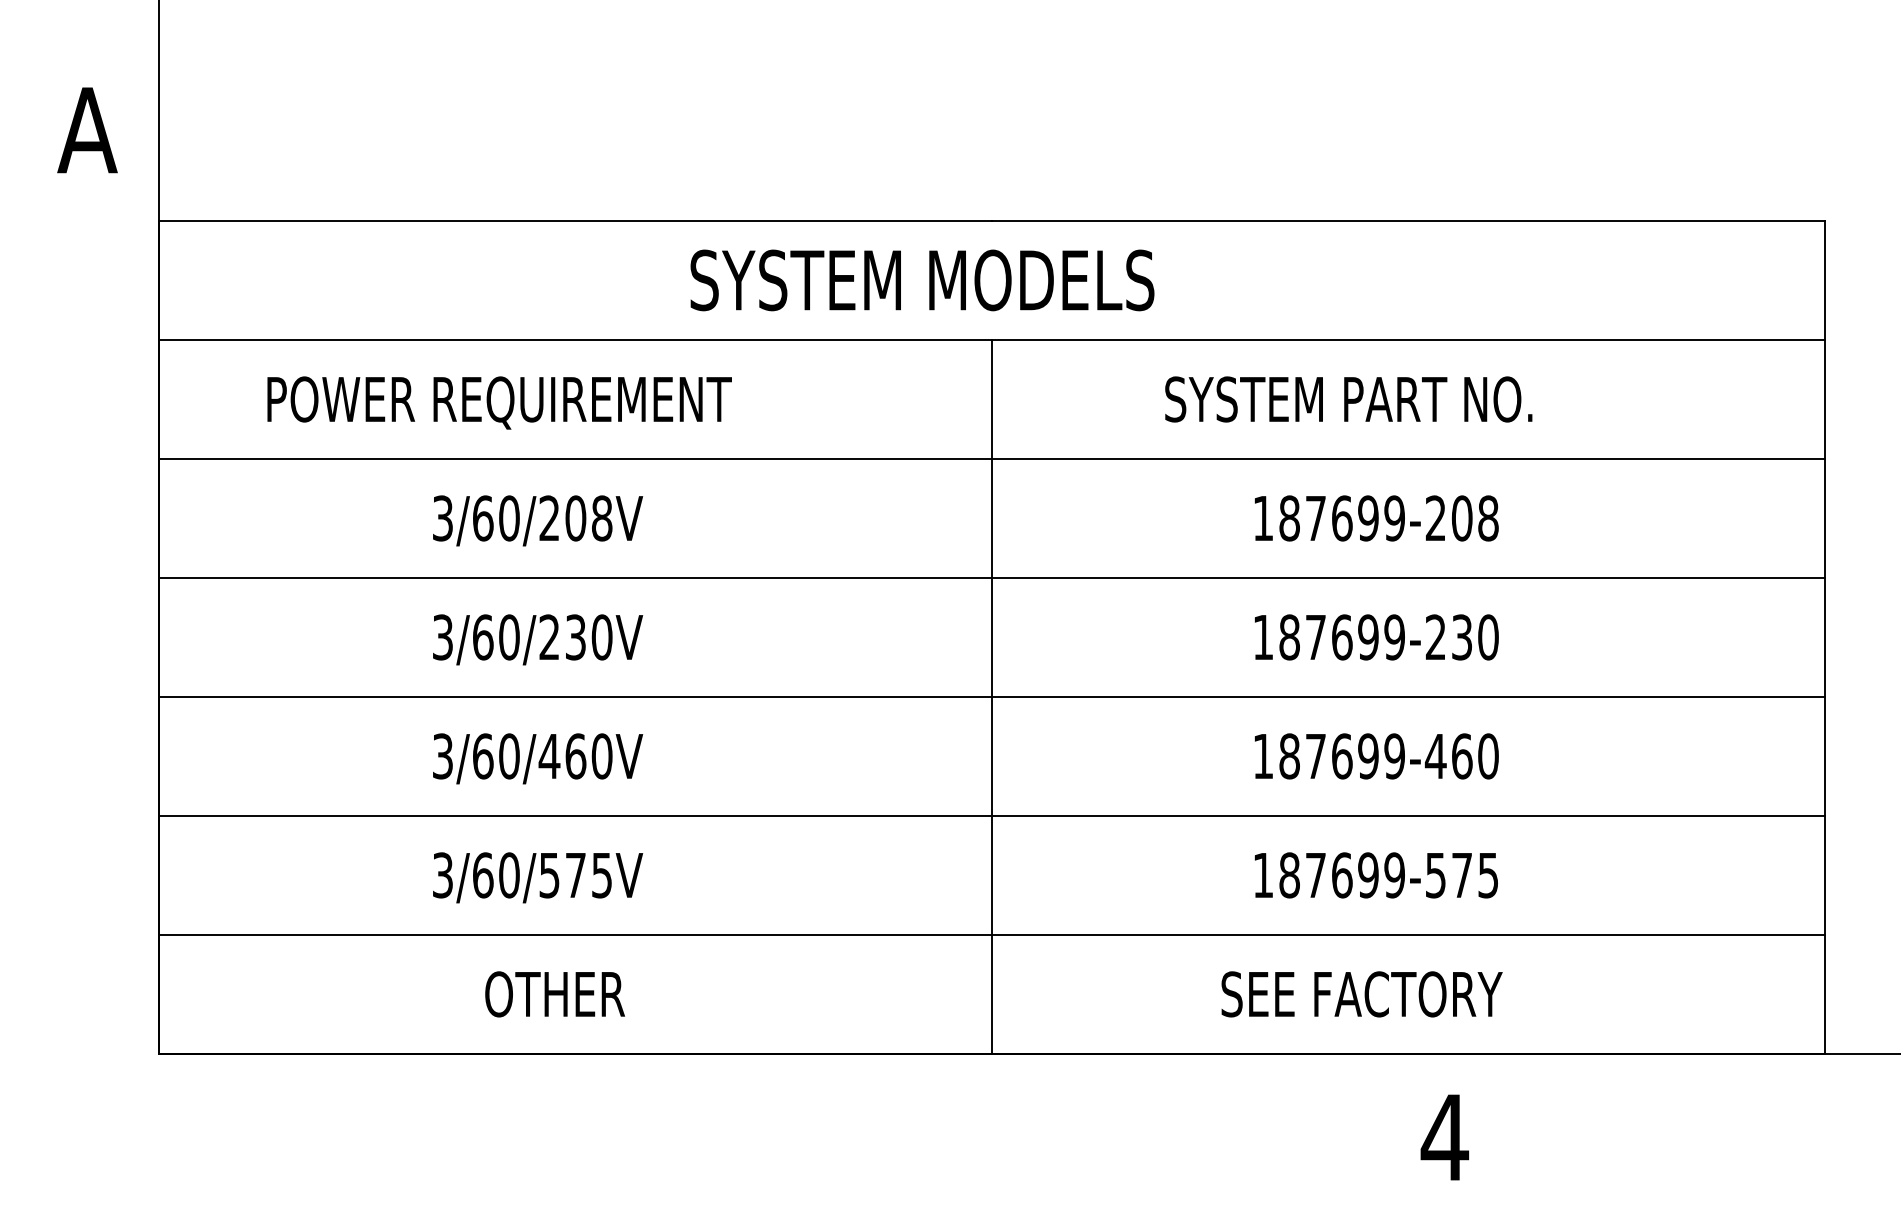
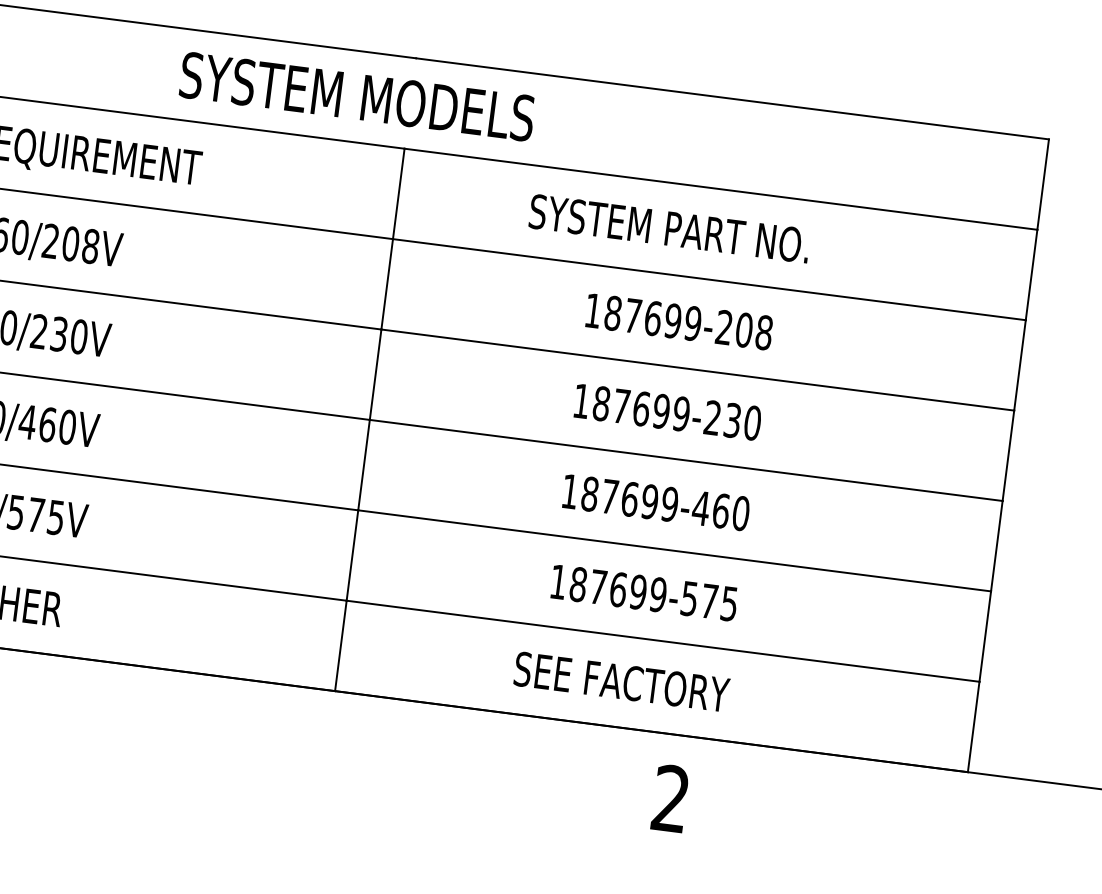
text: (1444, 1136) -> (670, 798), 4 -> 2

